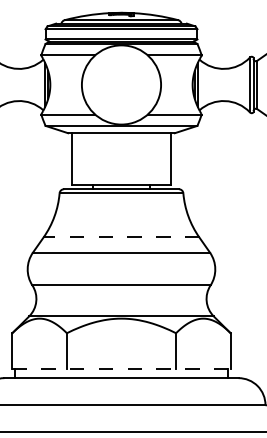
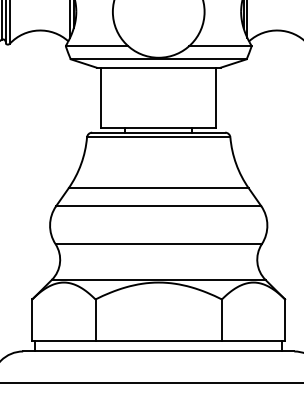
line: (121, 237) -> (158, 188), dashed -> solid
line: (121, 369) -> (158, 341), dashed -> solid

